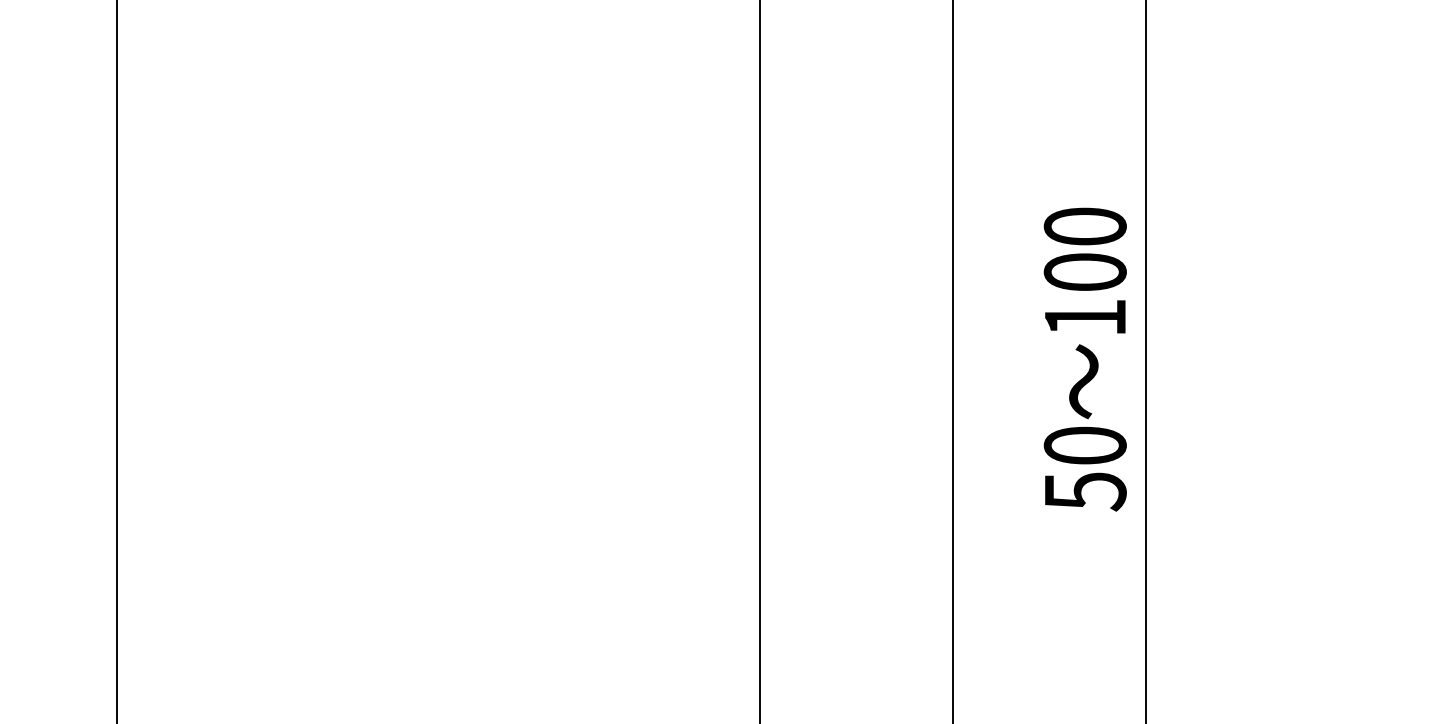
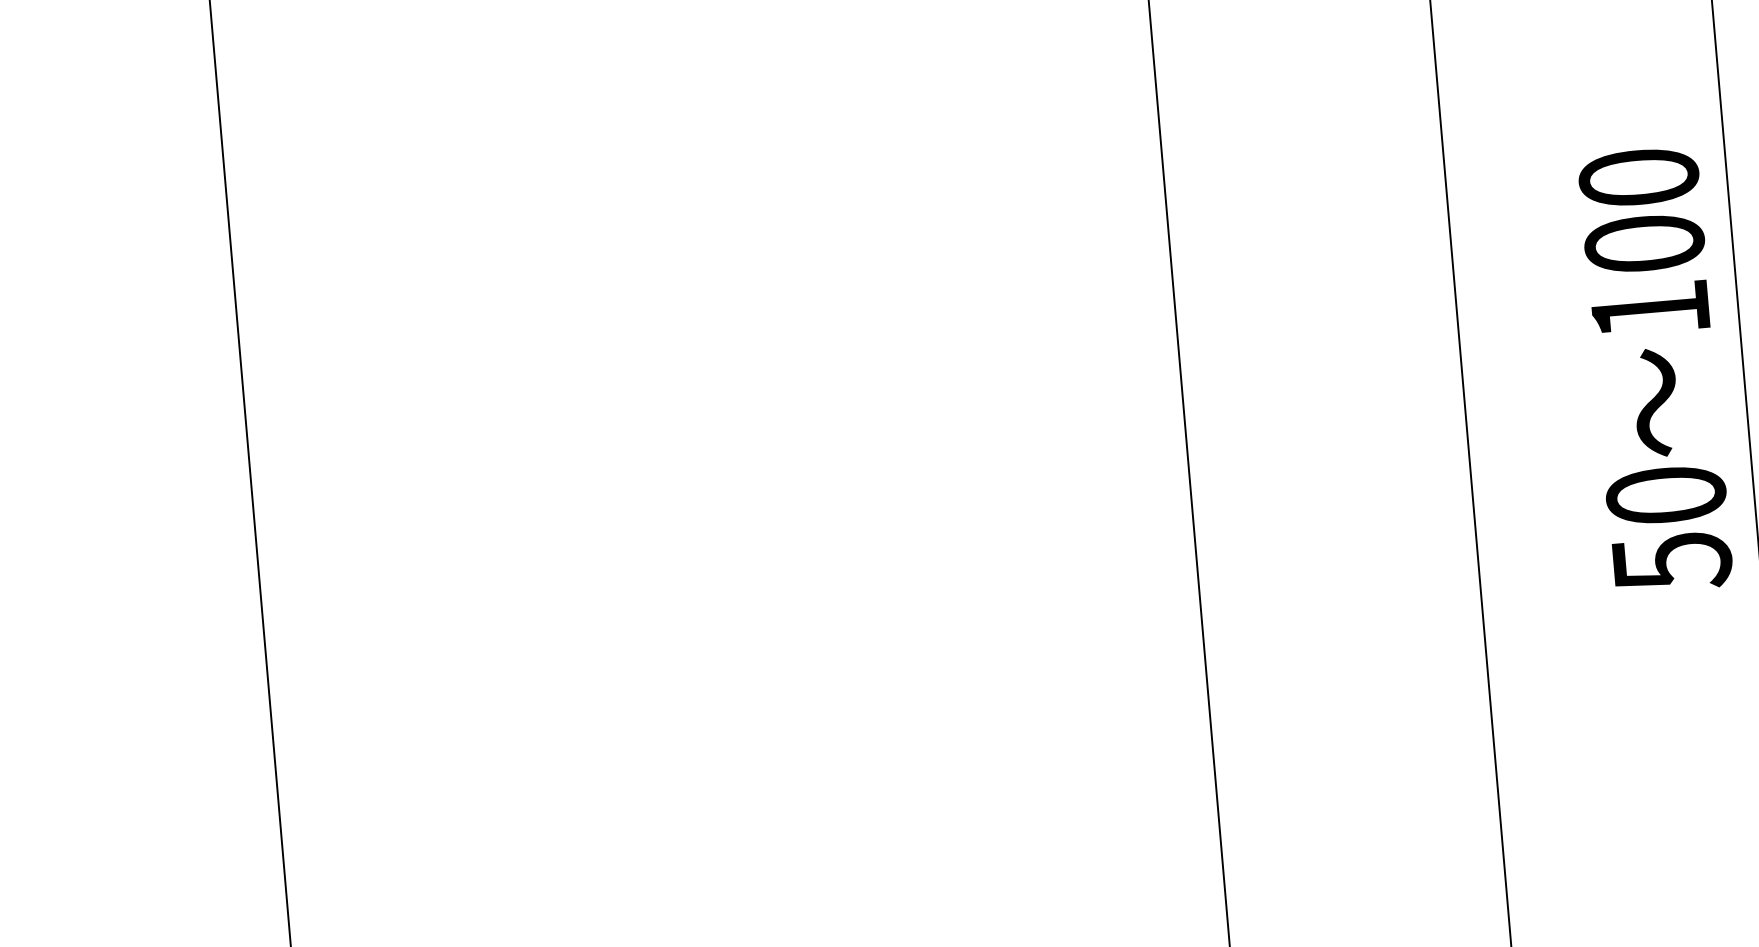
text: (1084, 359) -> (1654, 370), moved

